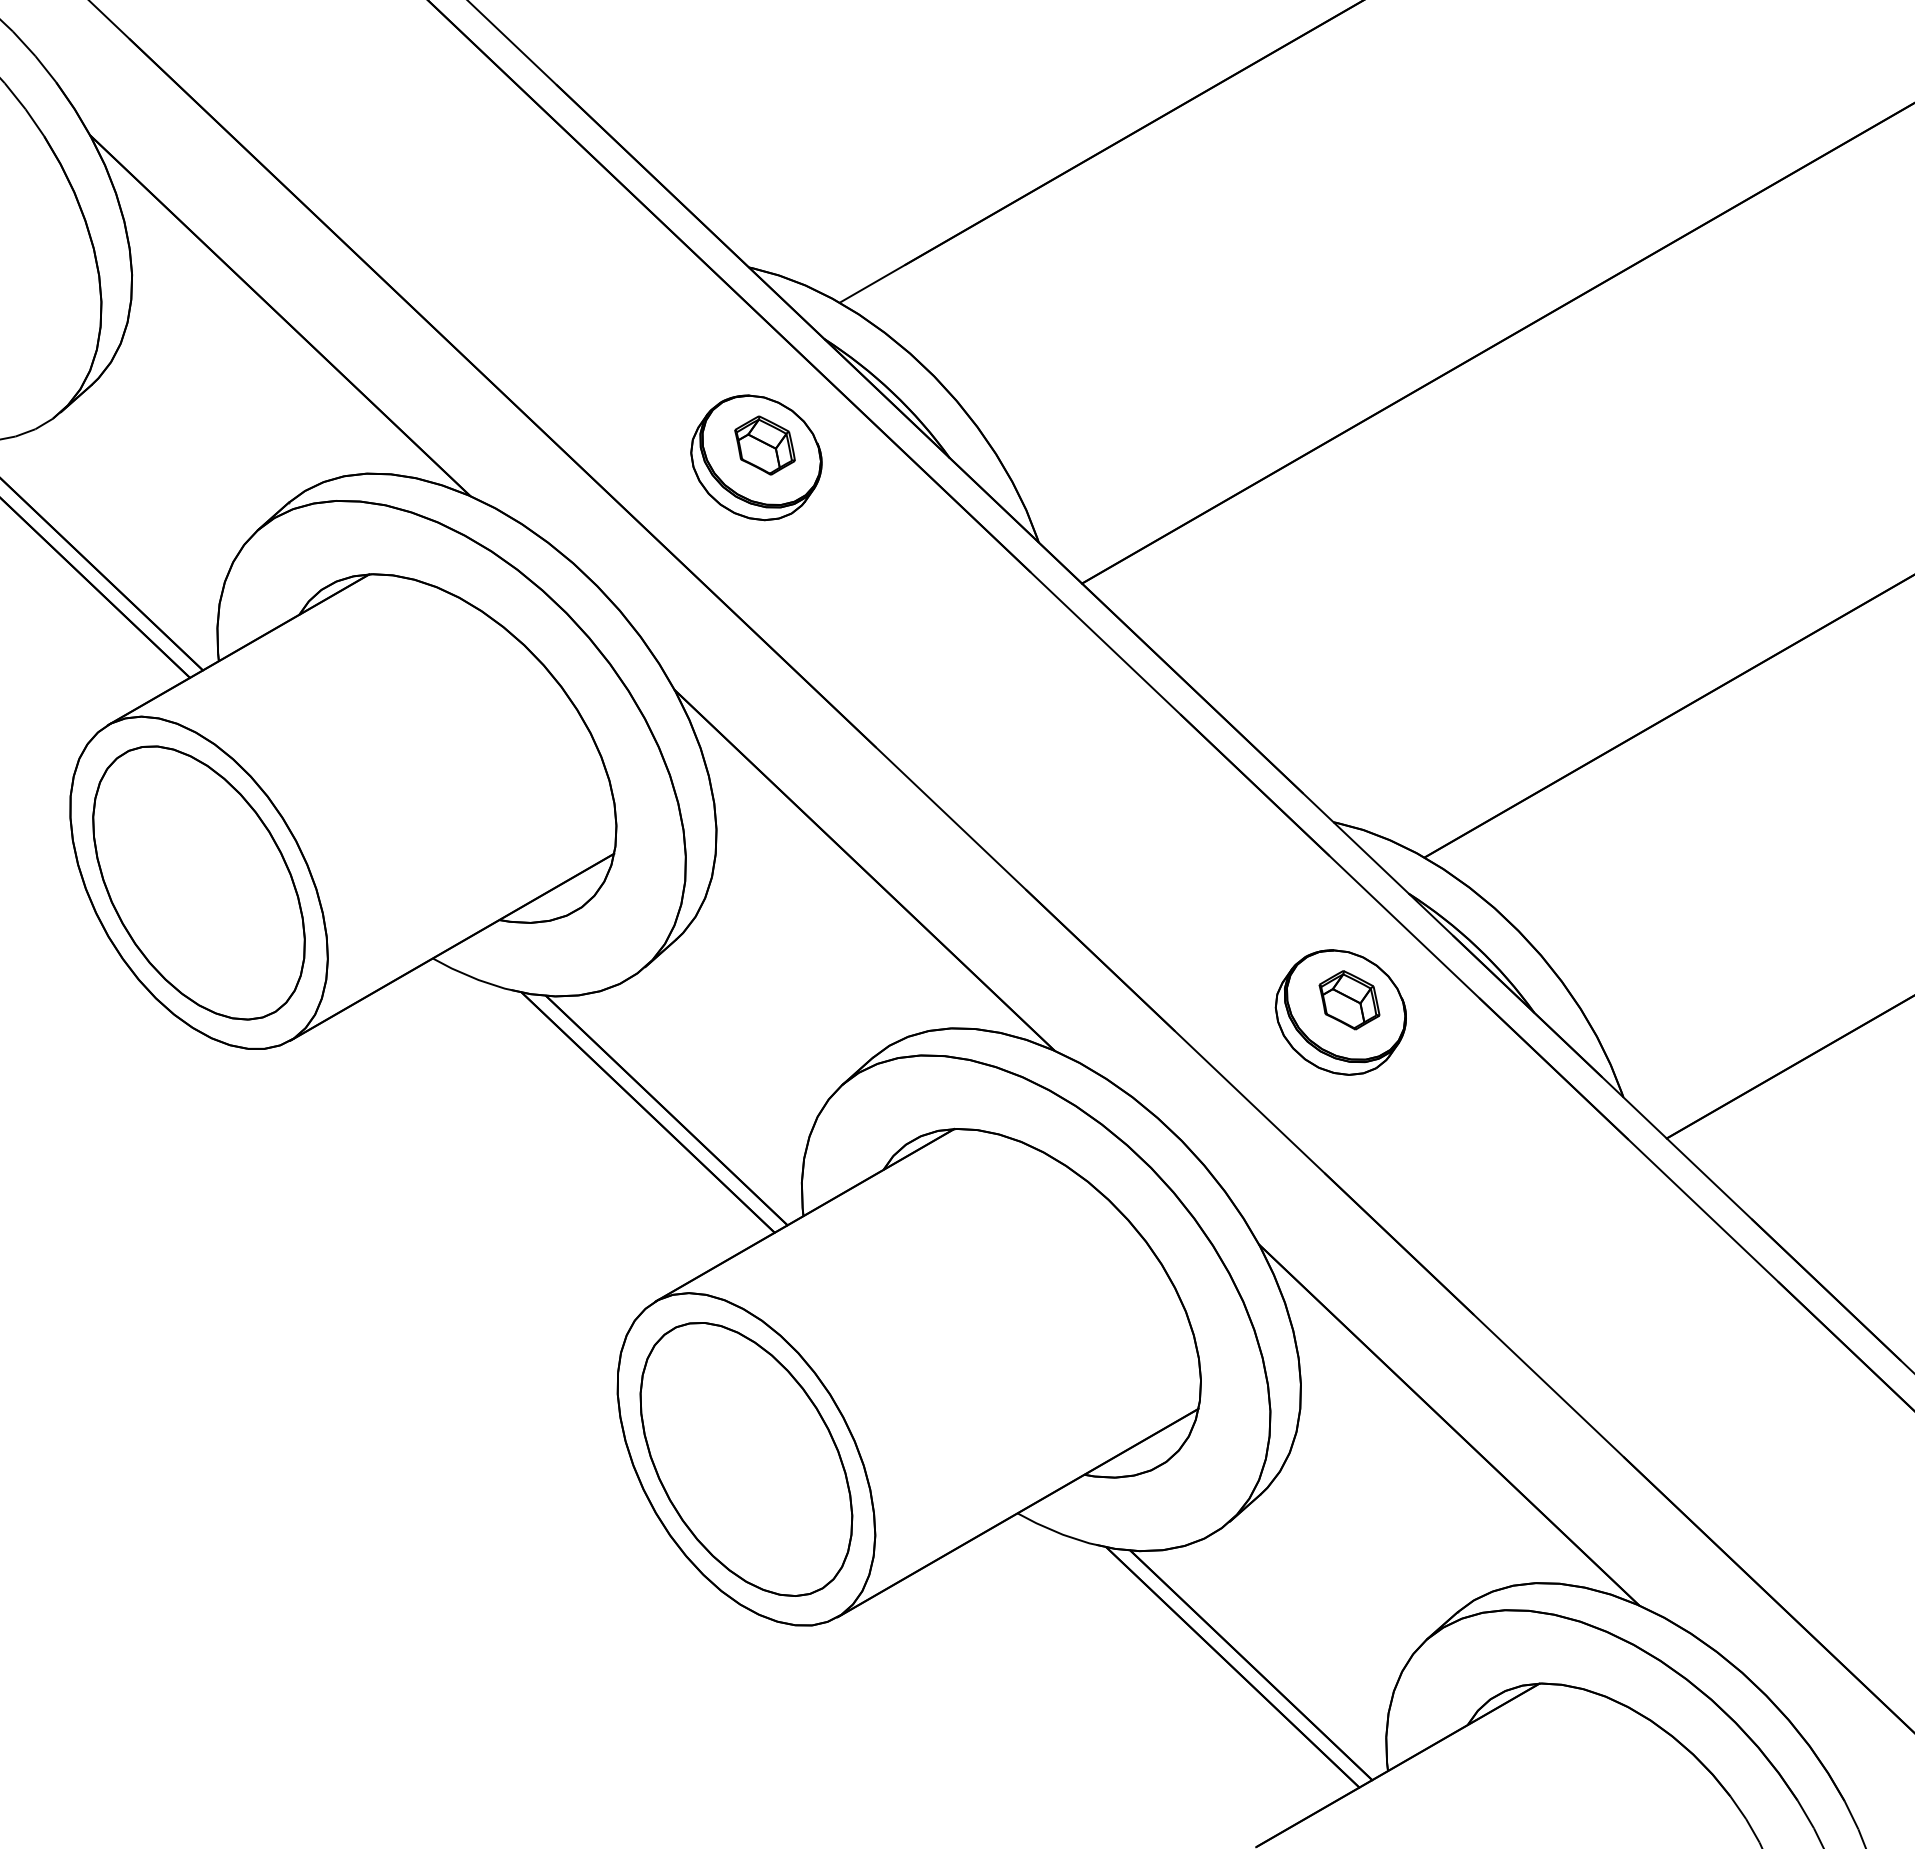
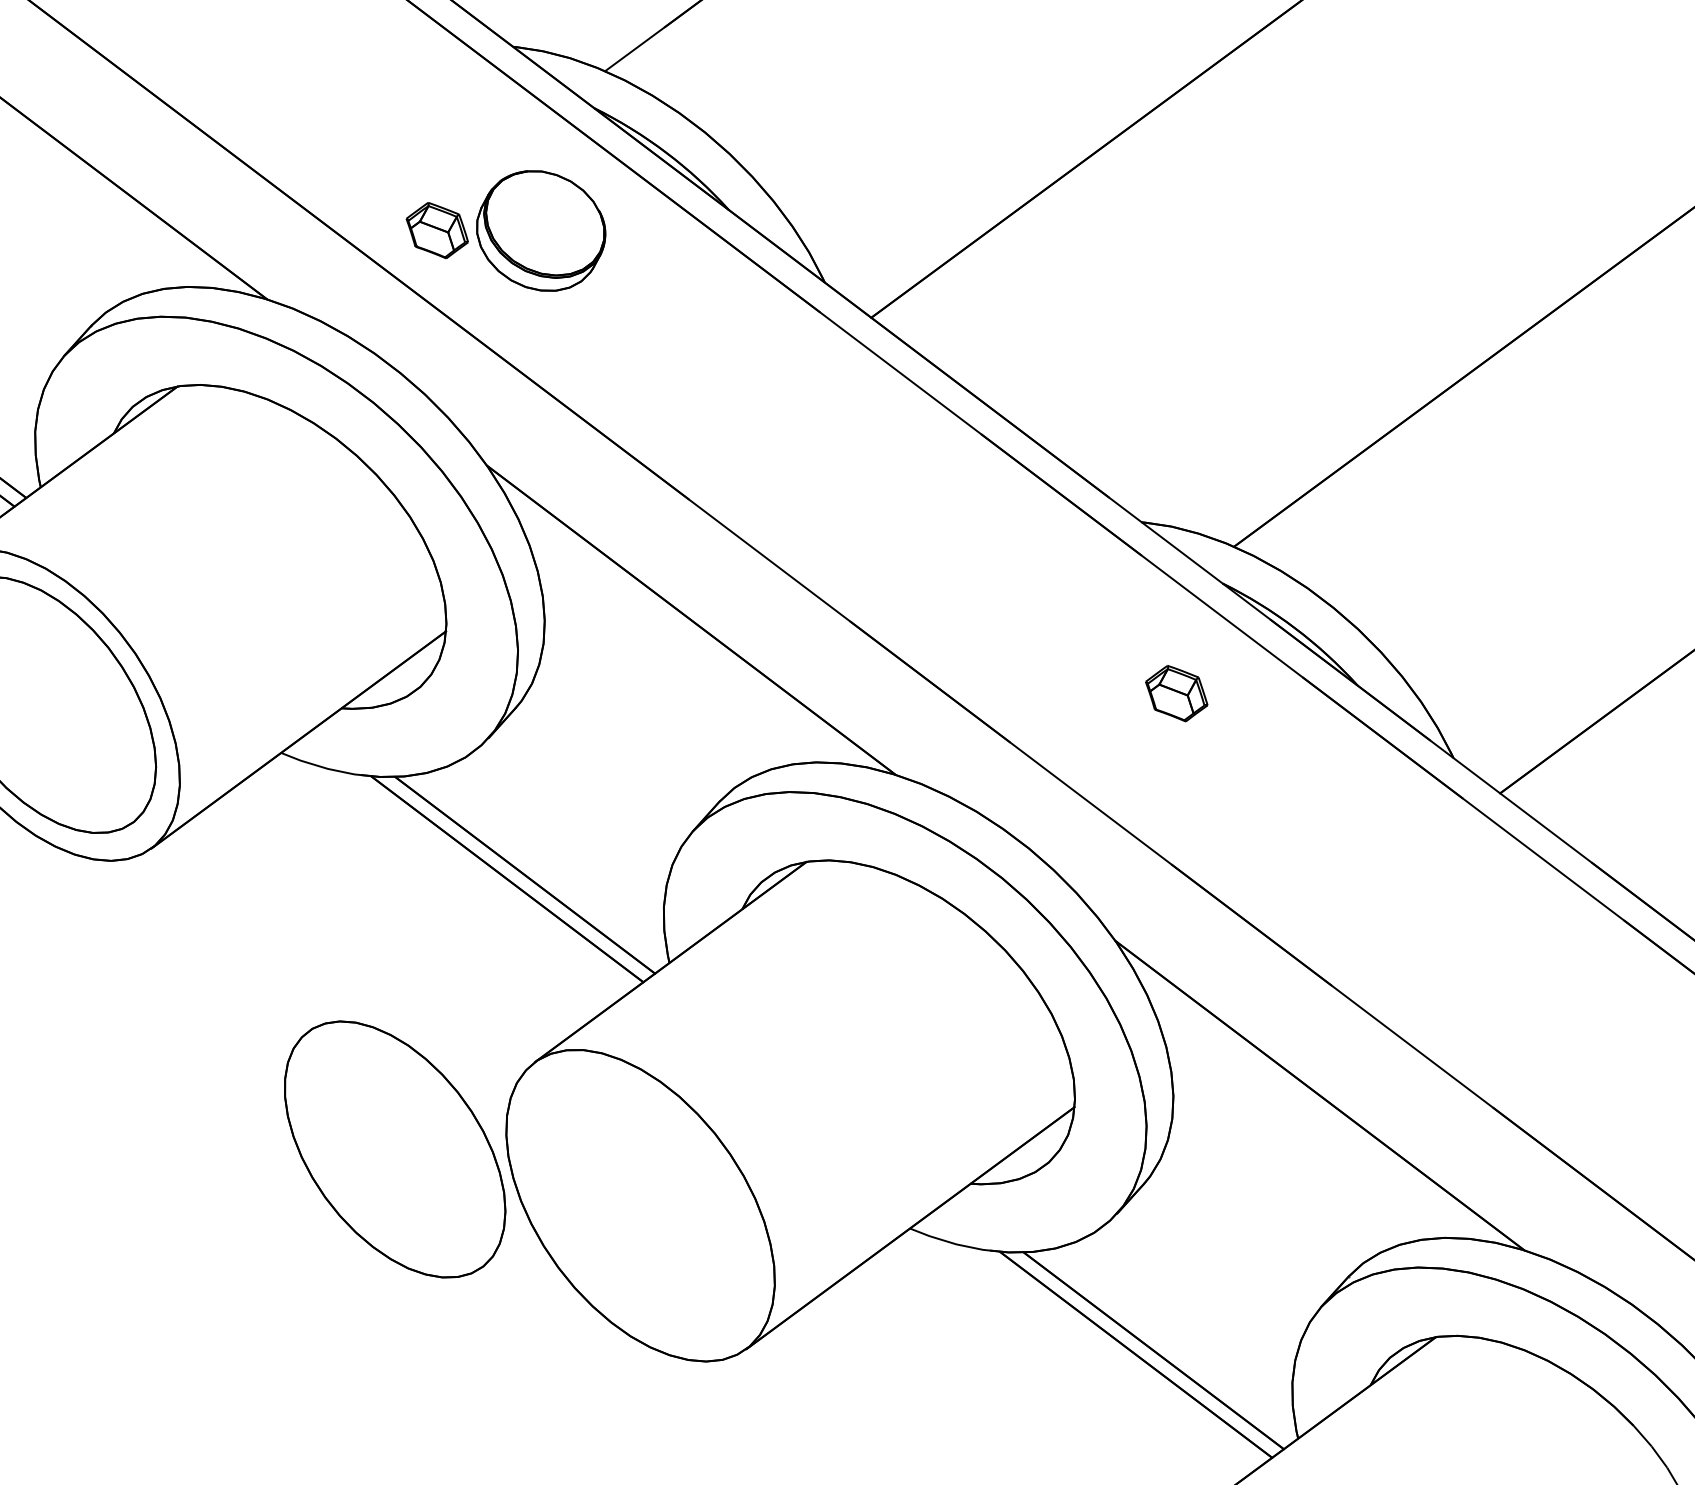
part: (764, 445) -> (436, 230), moved
part: (1340, 1012) -> (1169, 706), removed
part: (746, 1459) -> (395, 1149), moved

